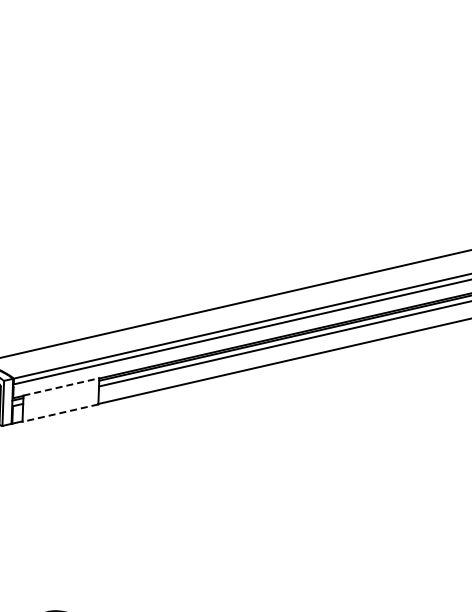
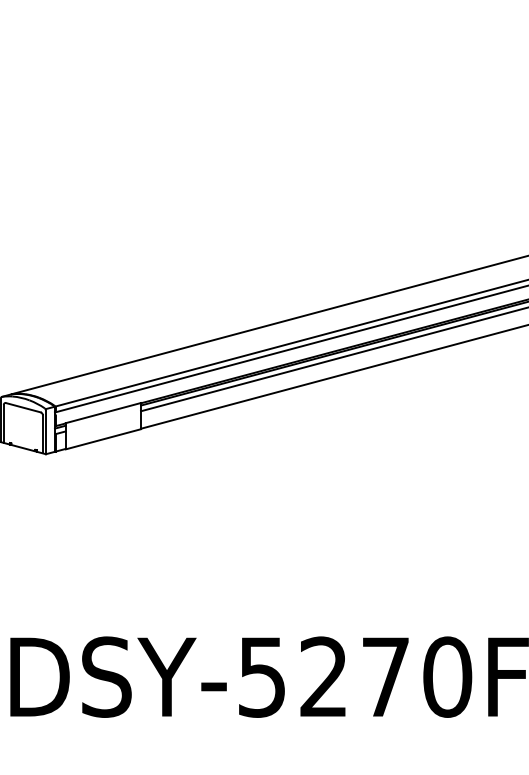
line: (61, 387) -> (103, 413), dashed -> solid
line: (60, 413) -> (103, 439), dashed -> solid

